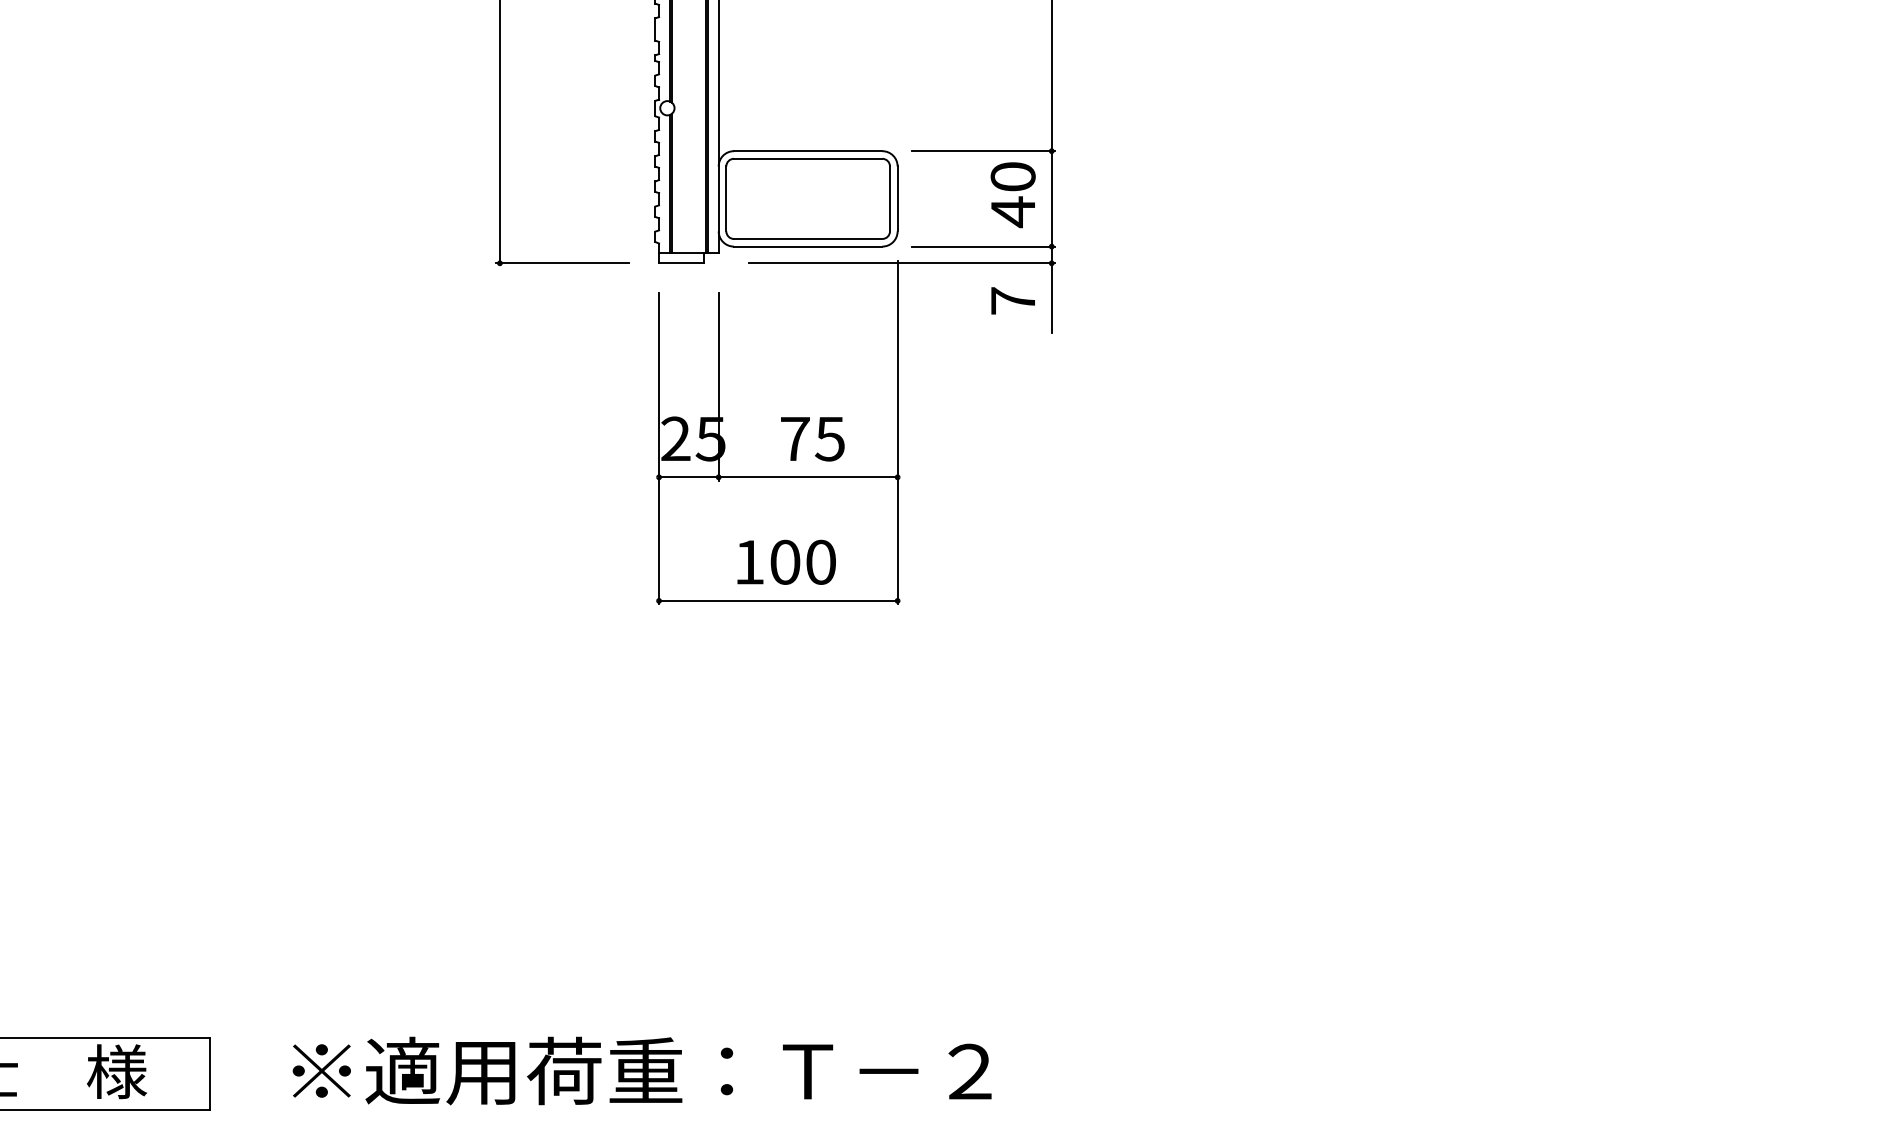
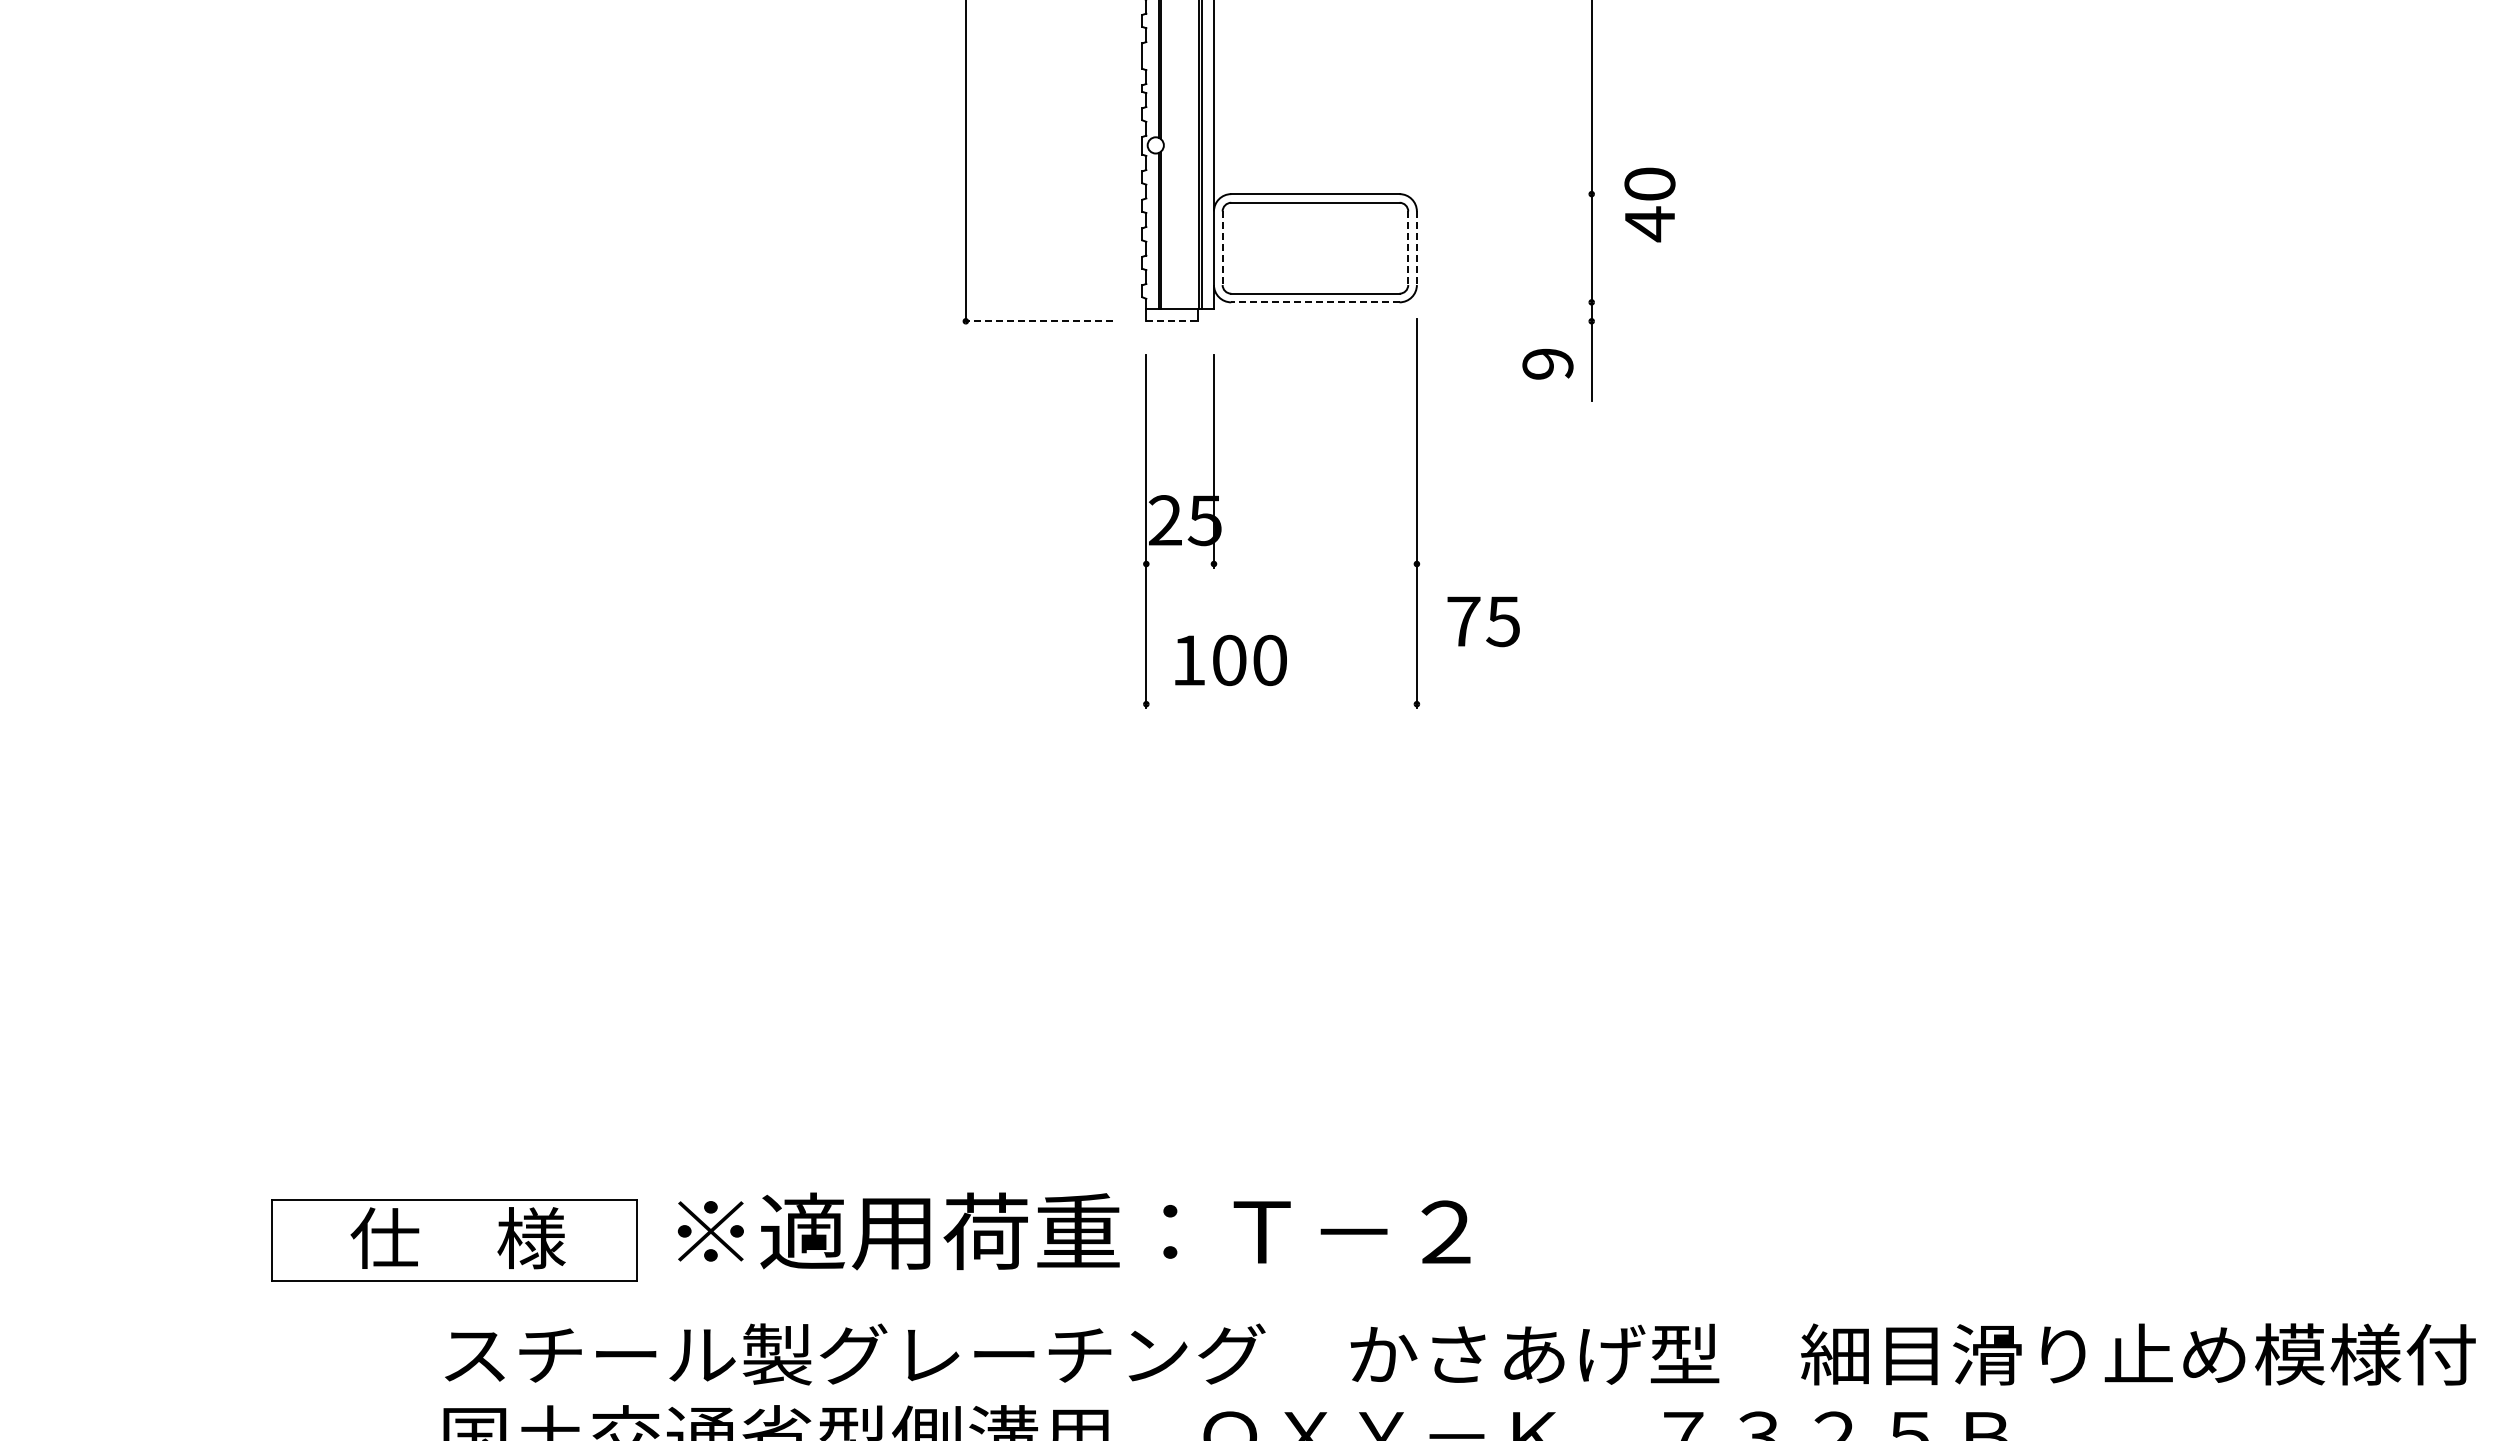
line: (983, 151) -> (1514, 194), removed
text: (1012, 194) -> (1649, 204), moved
line: (726, 199) -> (1222, 248), solid -> dashed
line: (890, 199) -> (1408, 248), solid -> dashed
line: (897, 199) -> (1416, 248), solid -> dashed
line: (807, 246) -> (1314, 302), solid -> dashed
line: (983, 246) -> (1514, 302), removed
line: (562, 263) -> (1036, 321), solid -> dashed
line: (682, 263) -> (1172, 321), solid -> dashed
line: (901, 263) -> (1421, 321), removed
text: (1012, 300) -> (1547, 363), 7 -> 9
text: (812, 438) -> (1483, 621), moved
line: (778, 477) -> (1281, 564), removed
text: (786, 562) -> (1230, 660), moved
line: (778, 601) -> (1281, 704), removed
text: (641, 1071) -> (1073, 1231), moved

